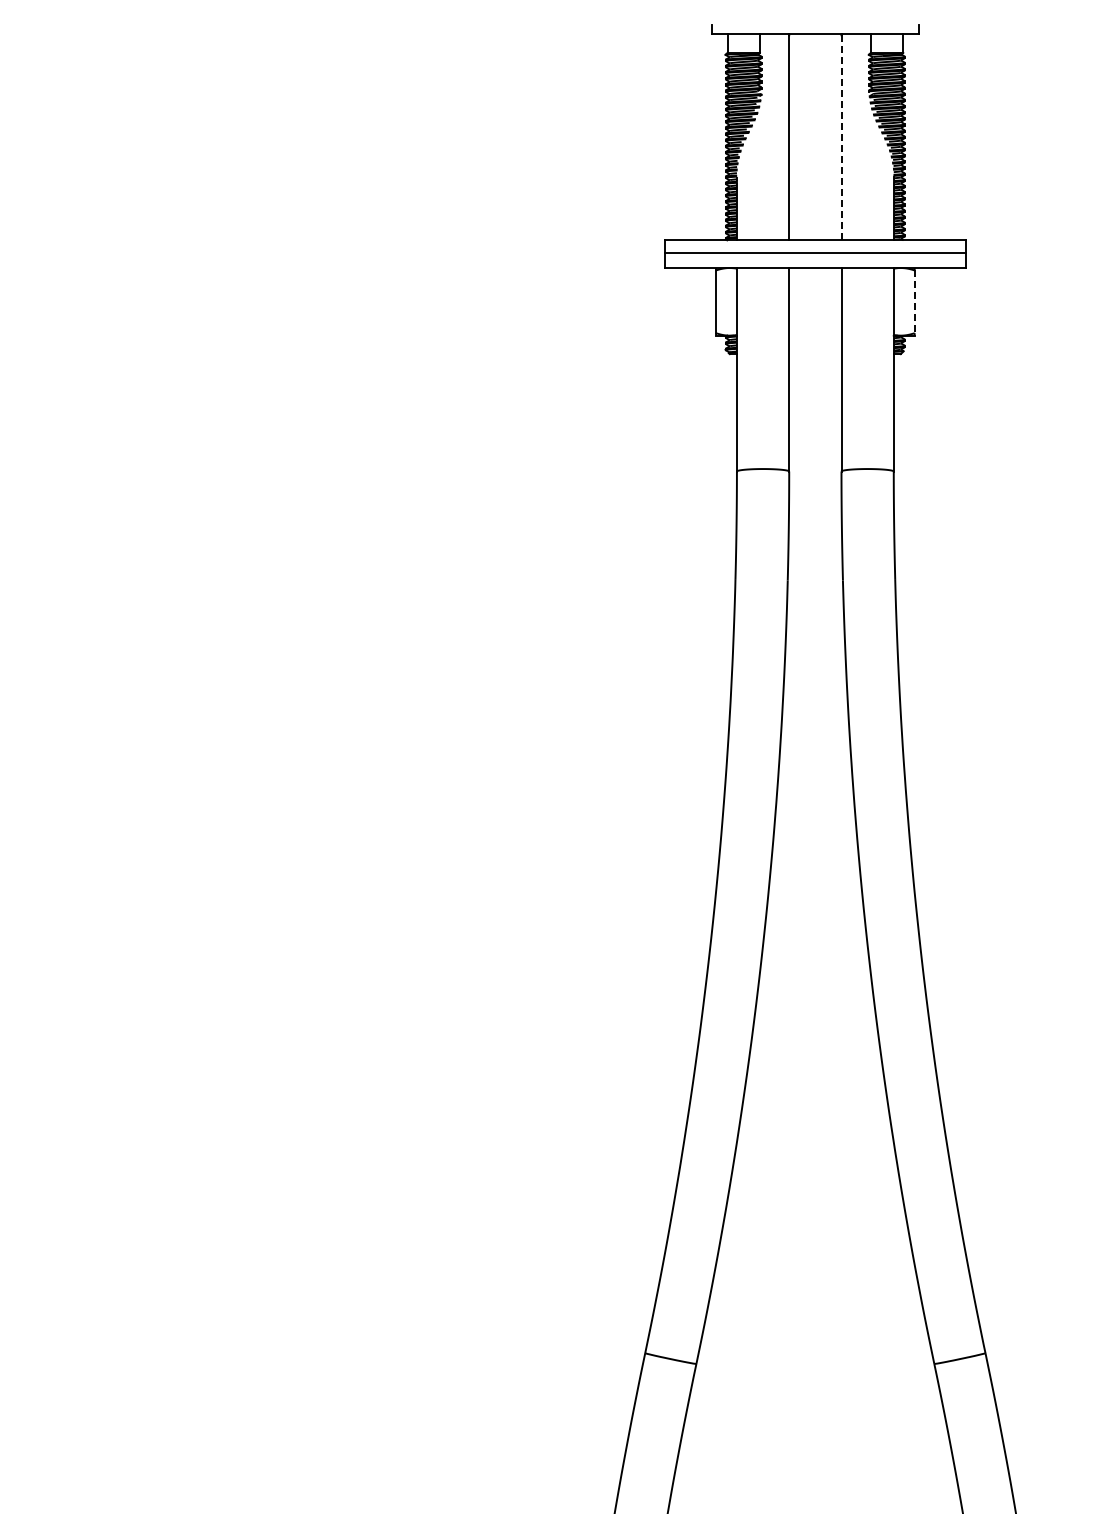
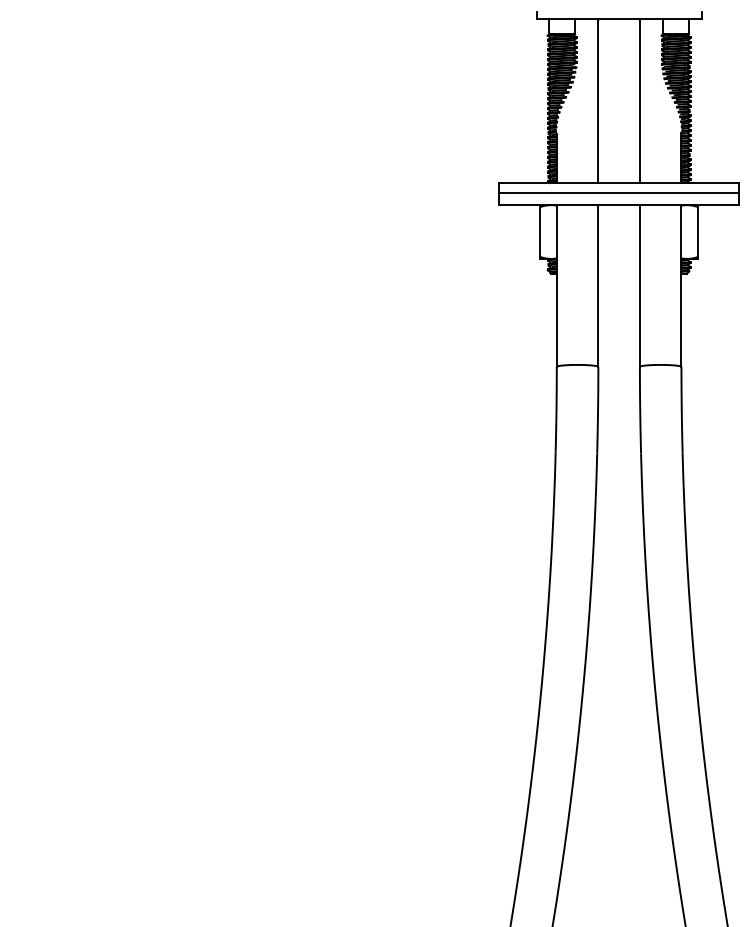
line: (841, 137) -> (639, 101), dashed -> solid
line: (914, 302) -> (697, 232), dashed -> solid

